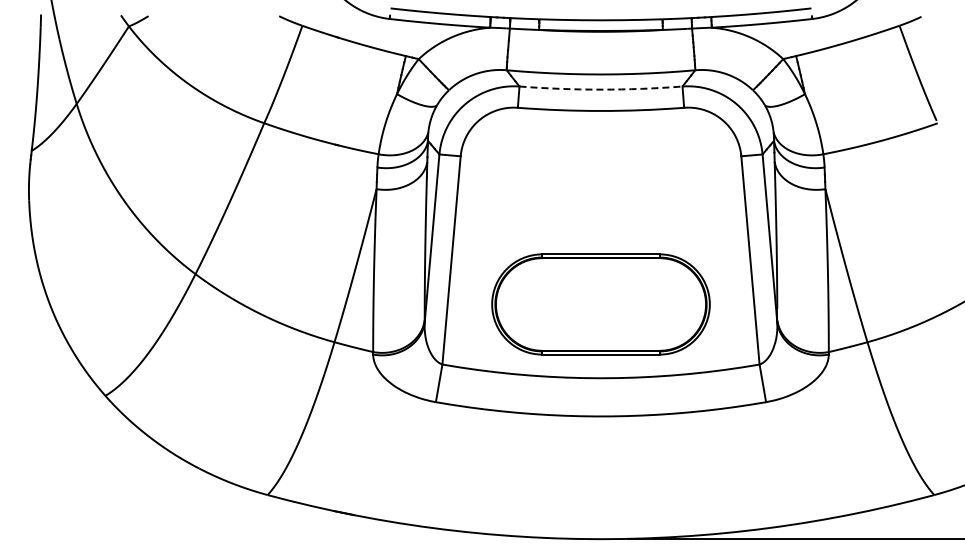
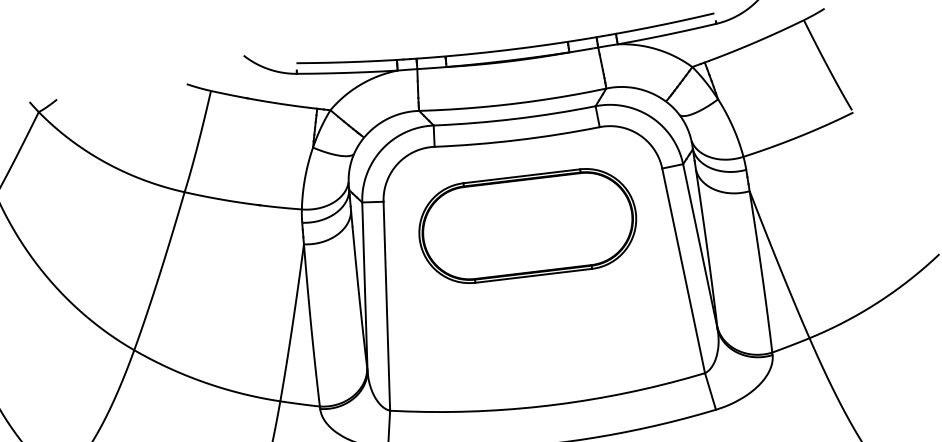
arc: (601, 89) -> (515, 118), dashed -> solid
part: (600, 304) -> (527, 226), moved

